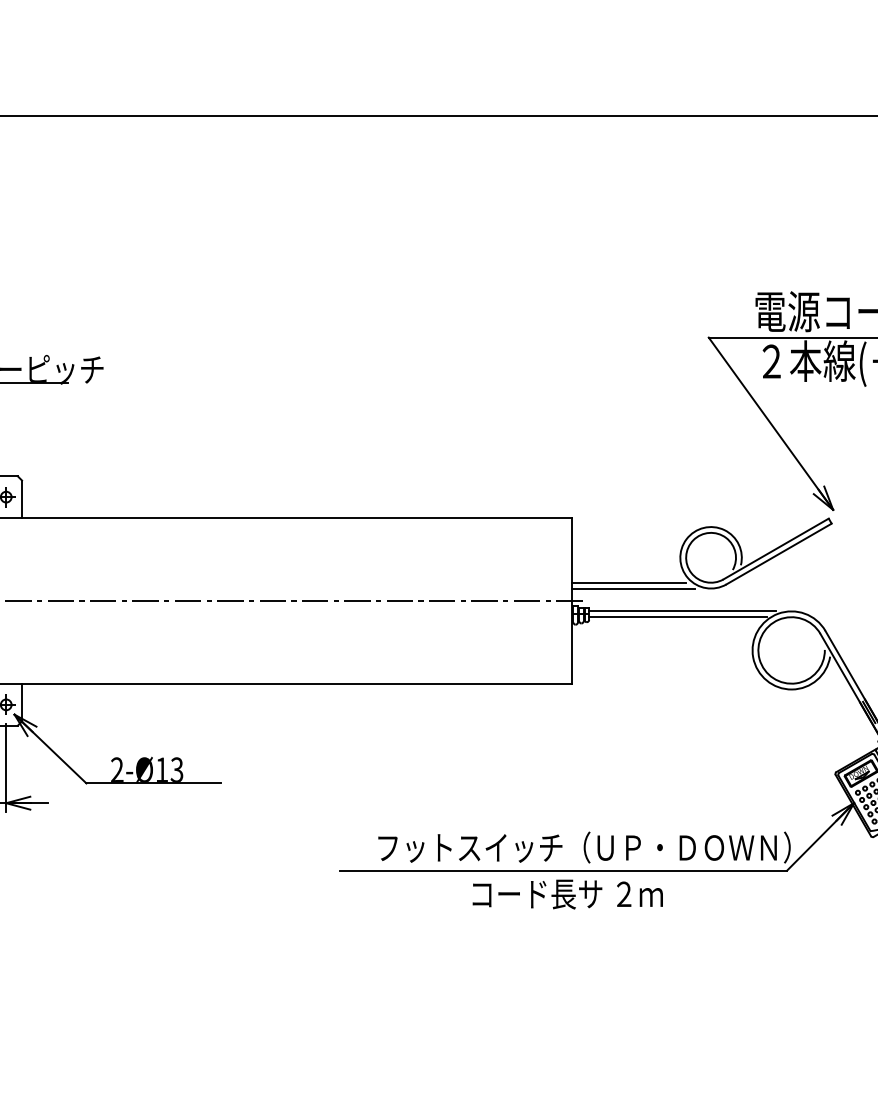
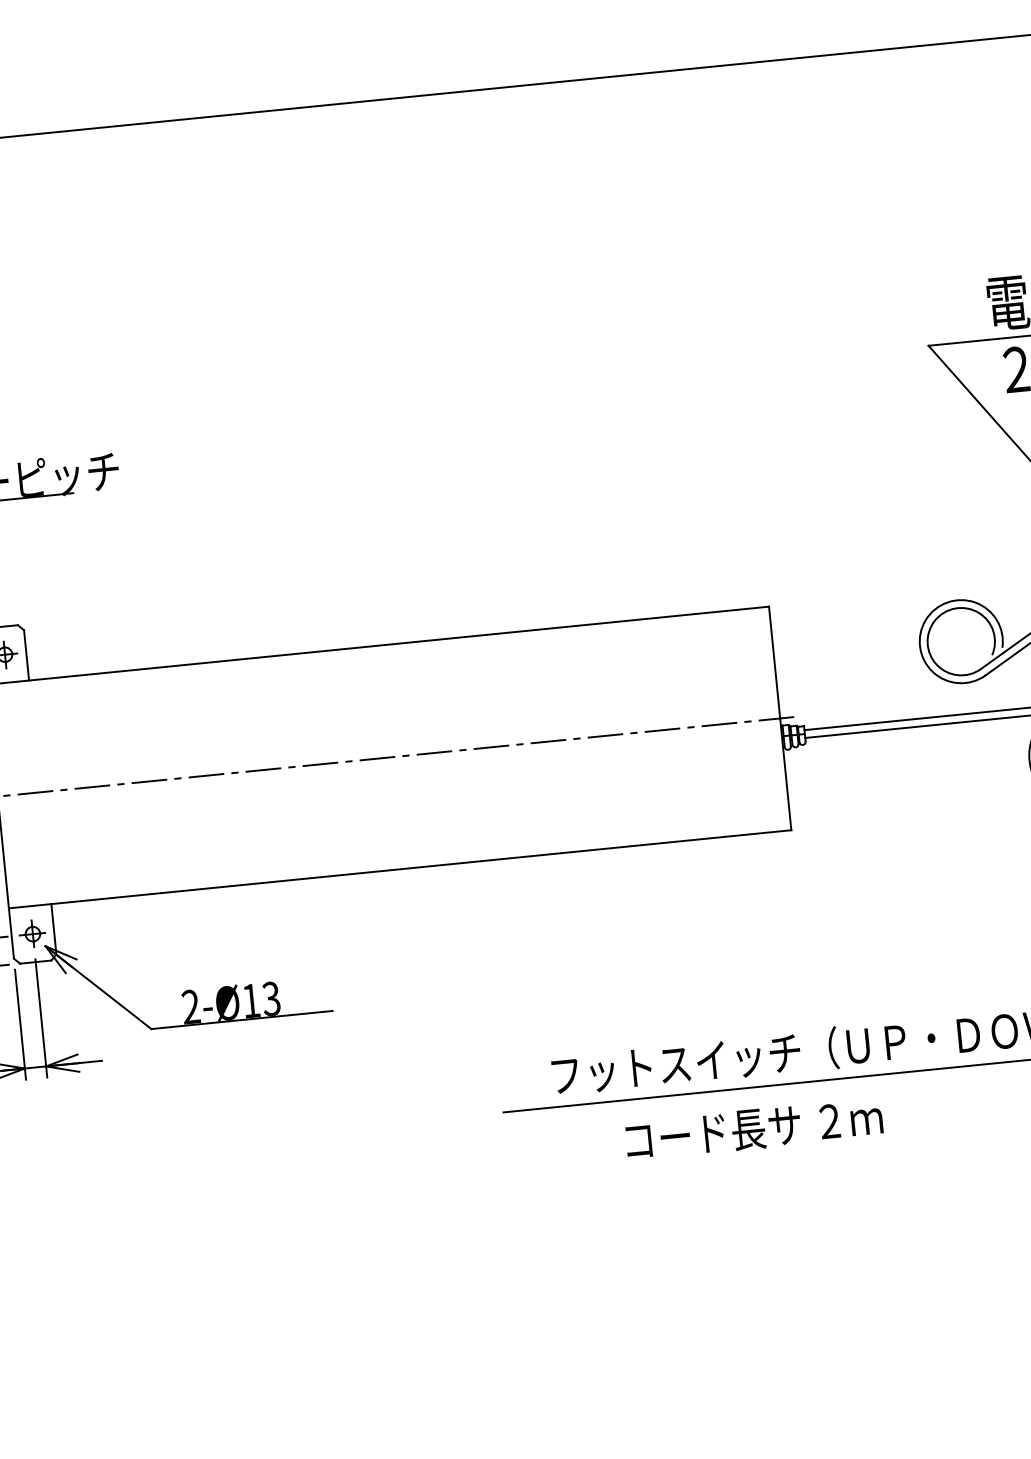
line: (629, 582) -> (854, 685), removed
line: (633, 588) -> (861, 693), removed
text: (567, 894) -> (753, 1129), moved

